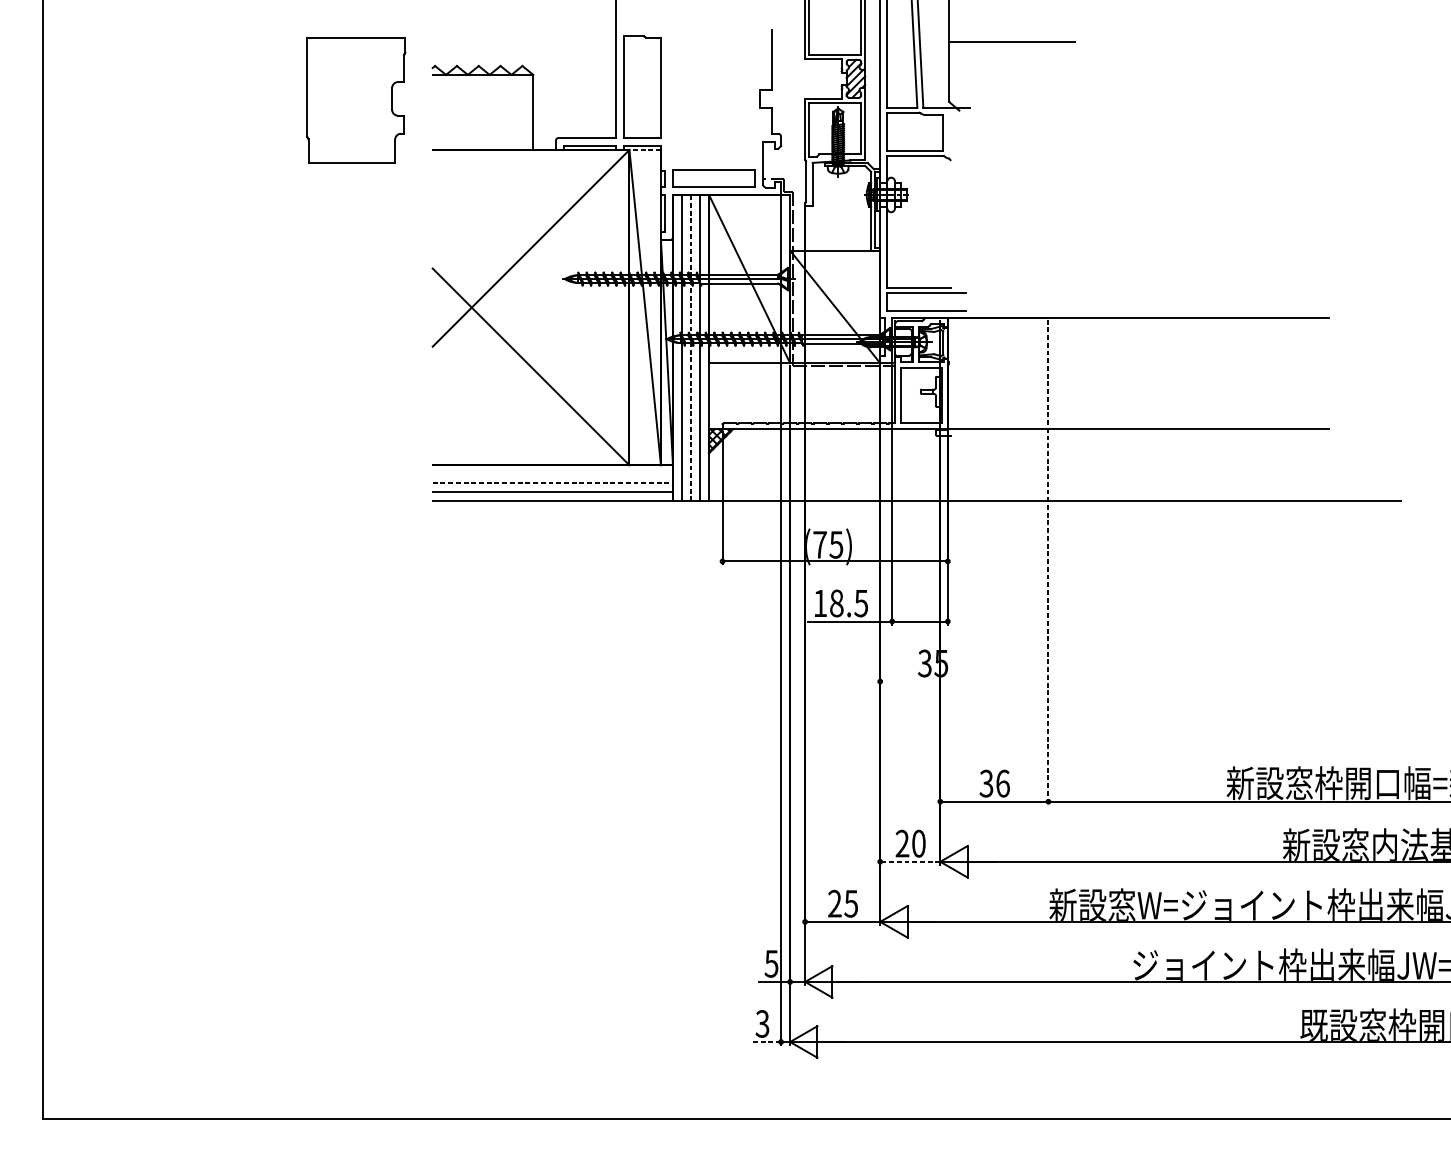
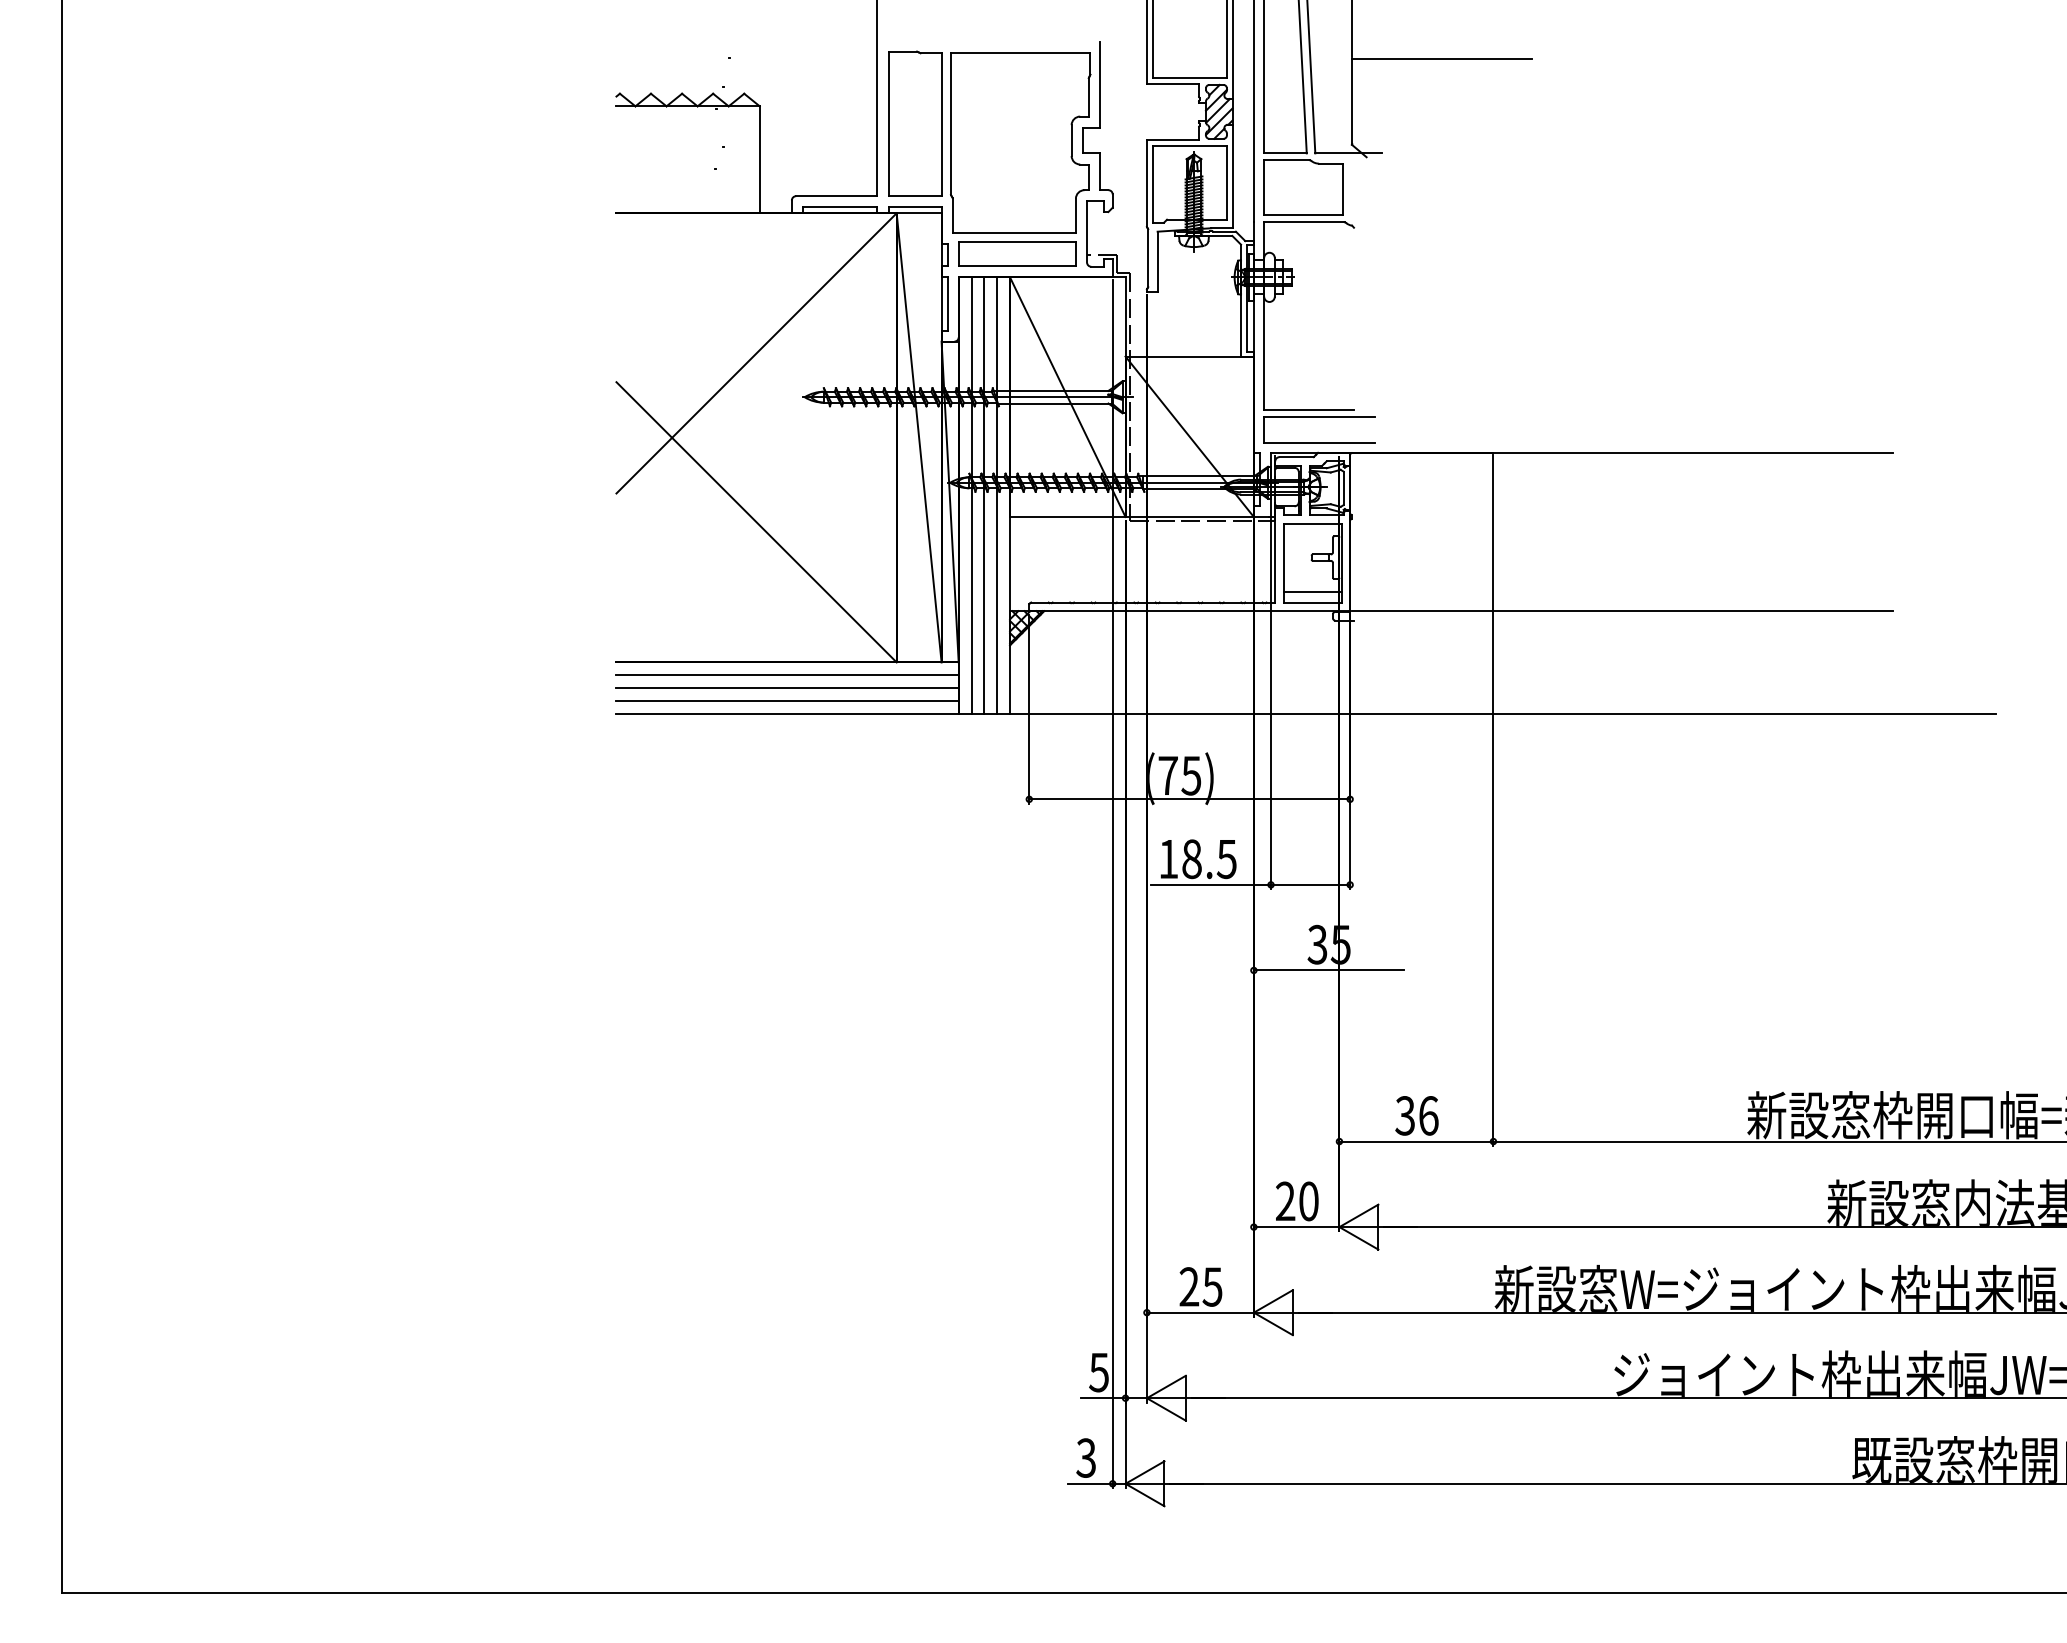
part: (356, 100) -> (1020, 142), moved
line: (644, 150) -> (918, 213), dashed -> solid
line: (691, 348) -> (984, 495), dashed -> solid
line: (921, 415) -> (1312, 591), added
line: (552, 474) -> (787, 675), added
line: (553, 483) -> (788, 688), dashed -> solid
line: (1048, 562) -> (1493, 800), dashed -> solid
line: (932, 681) -> (1328, 970), added
line: (910, 862) -> (1296, 1227), dashed -> solid
line: (765, 1041) -> (1090, 1483), dashed -> solid

